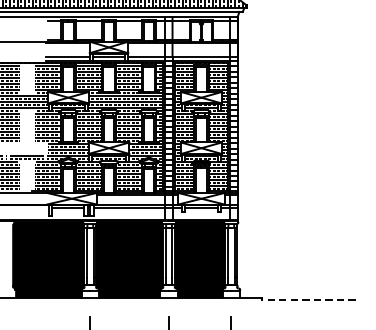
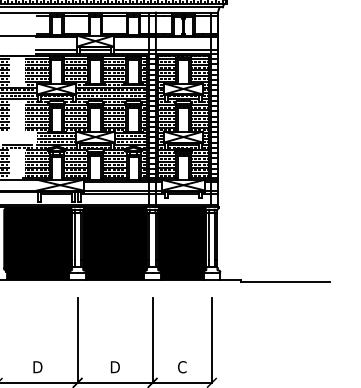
line: (308, 299) -> (285, 281), dashed -> solid

